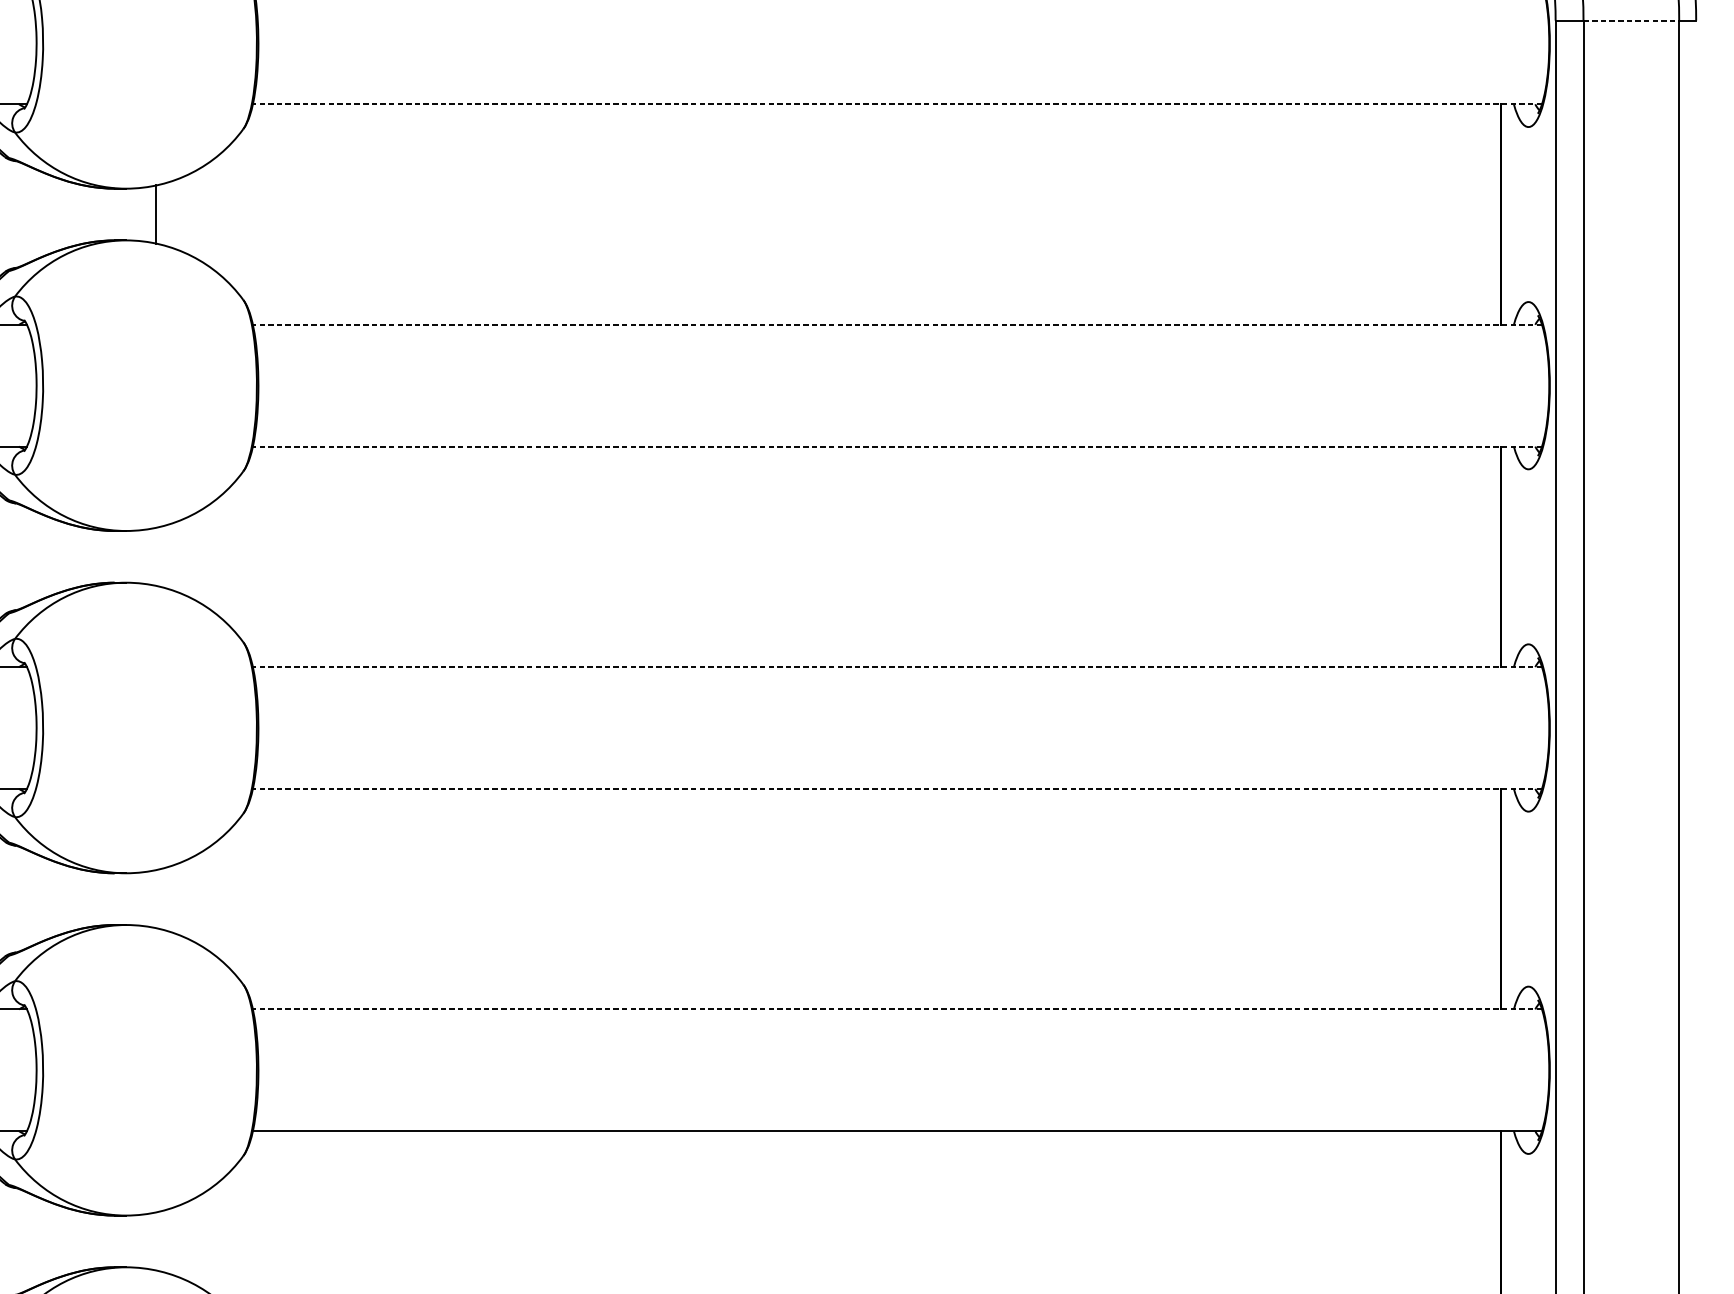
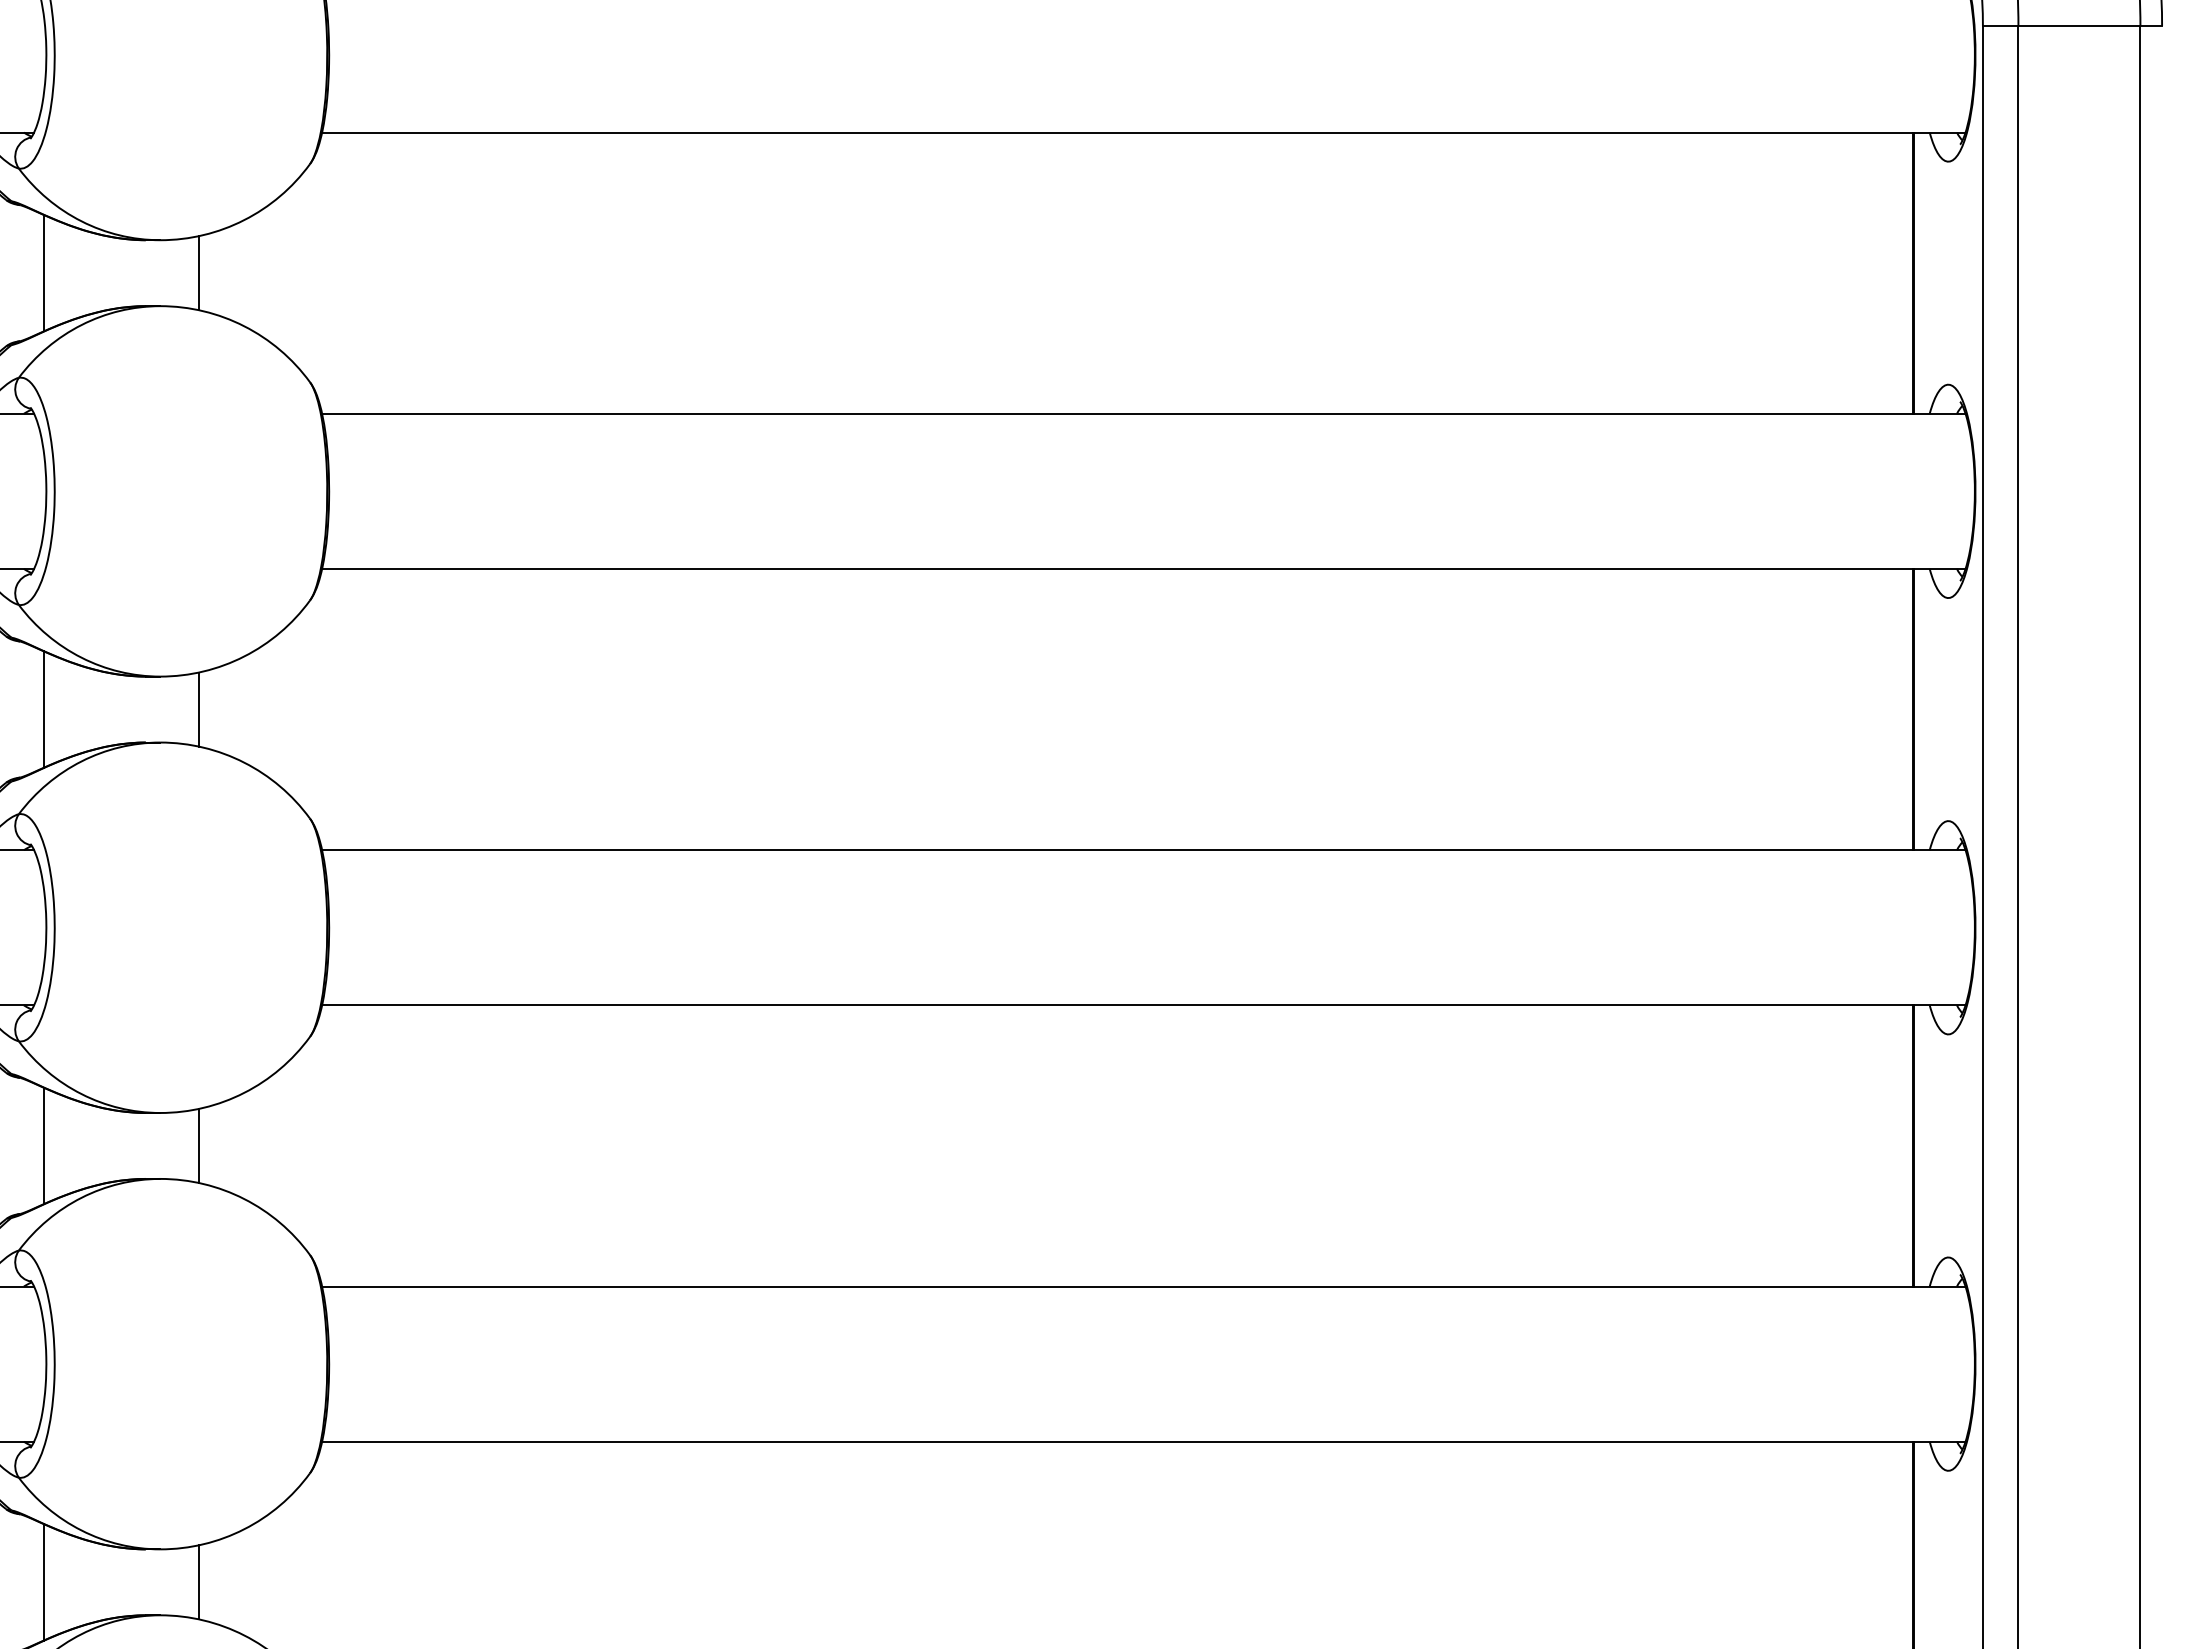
line: (1631, 20) -> (2079, 25), dashed -> solid
line: (897, 104) -> (1143, 132), dashed -> solid
line: (34, 214) -> (43, 272), added
line: (897, 324) -> (1143, 413), dashed -> solid
line: (897, 446) -> (1143, 568), dashed -> solid
line: (34, 556) -> (43, 709), added
line: (155, 556) -> (198, 709), added
line: (897, 667) -> (1143, 850), dashed -> solid
line: (897, 788) -> (1143, 1005), dashed -> solid
line: (34, 898) -> (43, 1145), added
line: (155, 898) -> (198, 1145), added
line: (897, 1009) -> (1143, 1286), dashed -> solid
line: (34, 1241) -> (43, 1582), added
line: (155, 1241) -> (198, 1582), added

